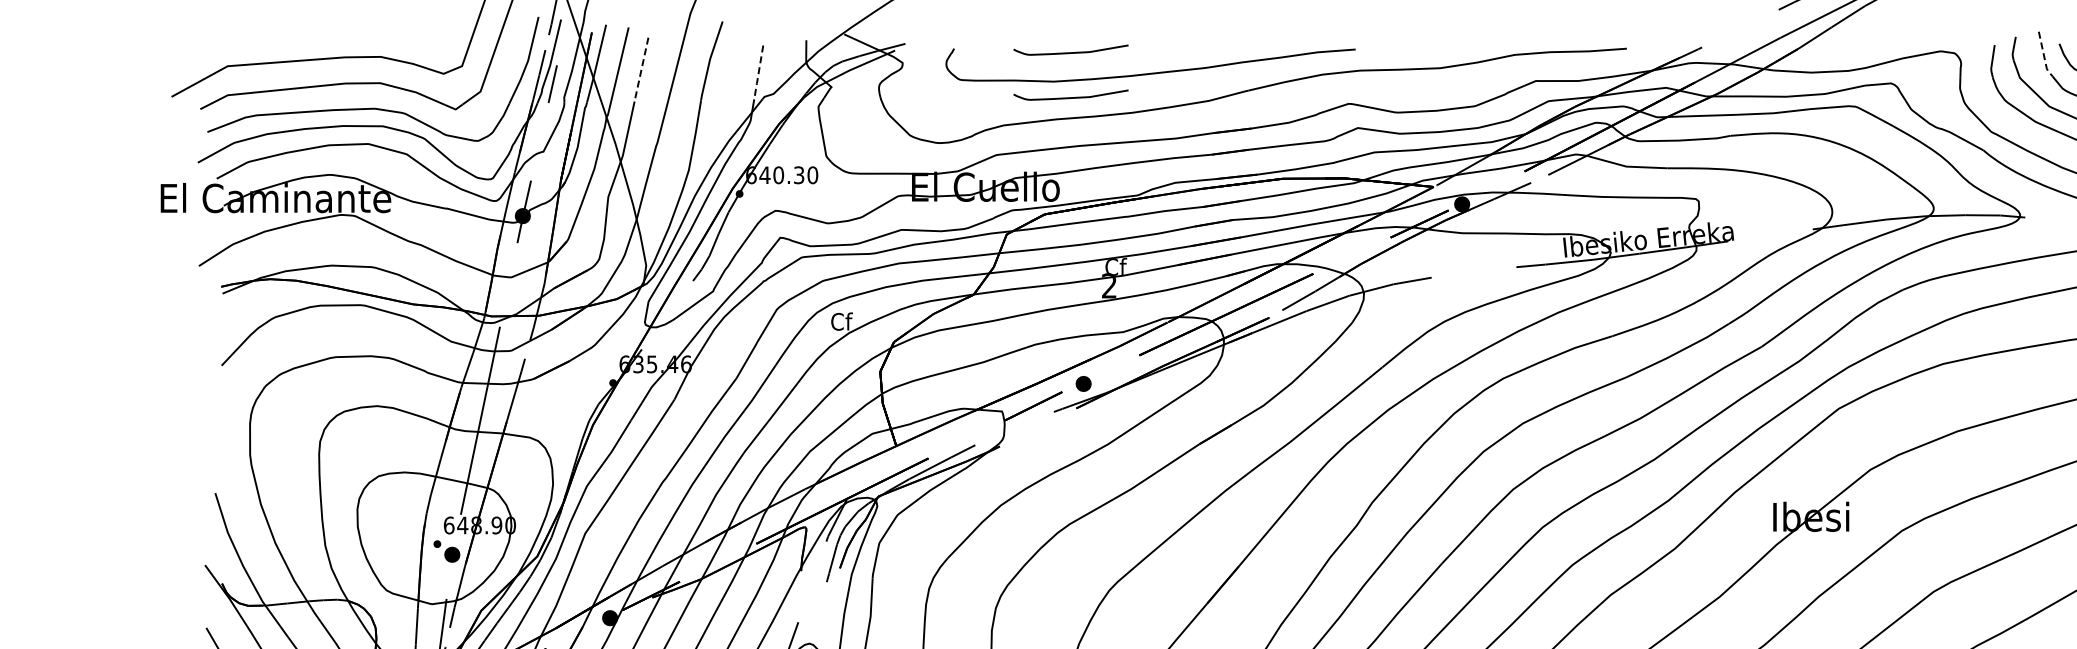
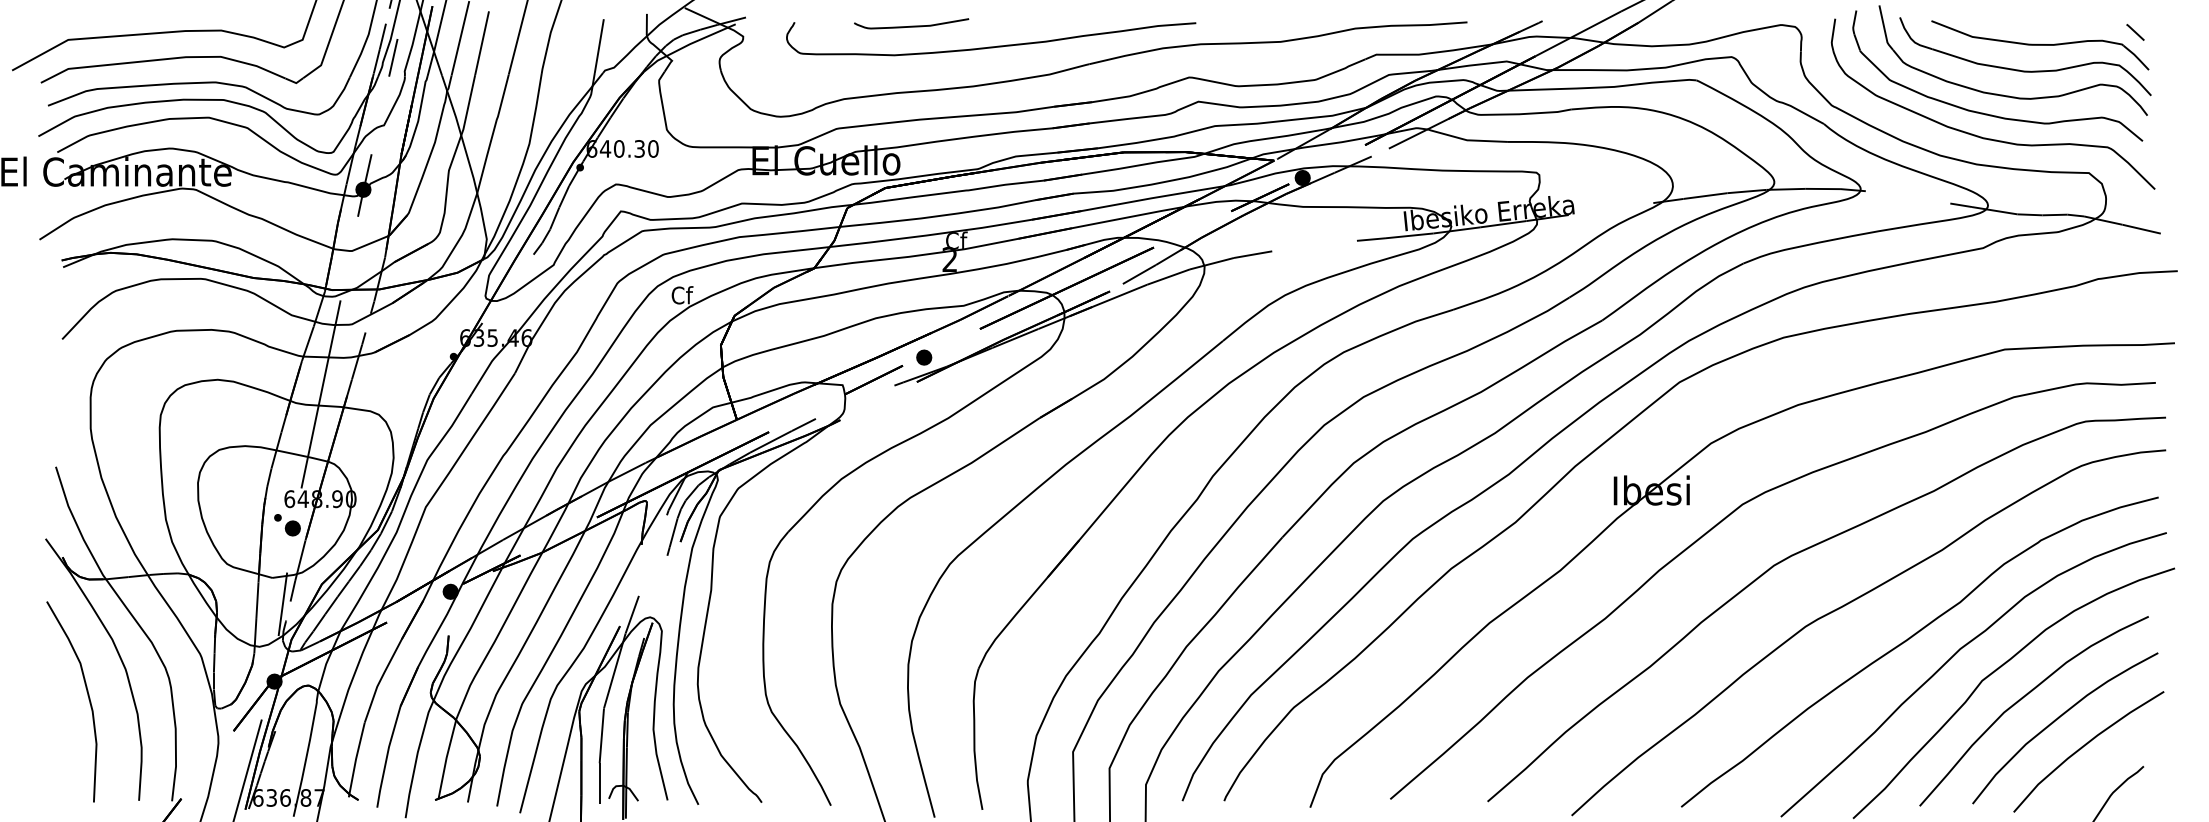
line: (2043, 55) -> (1884, 29), dashed -> solid
line: (641, 69) -> (482, 43), dashed -> solid
line: (758, 73) -> (599, 47), dashed -> solid
curve: (1070, 96) -> (911, 70), removed

